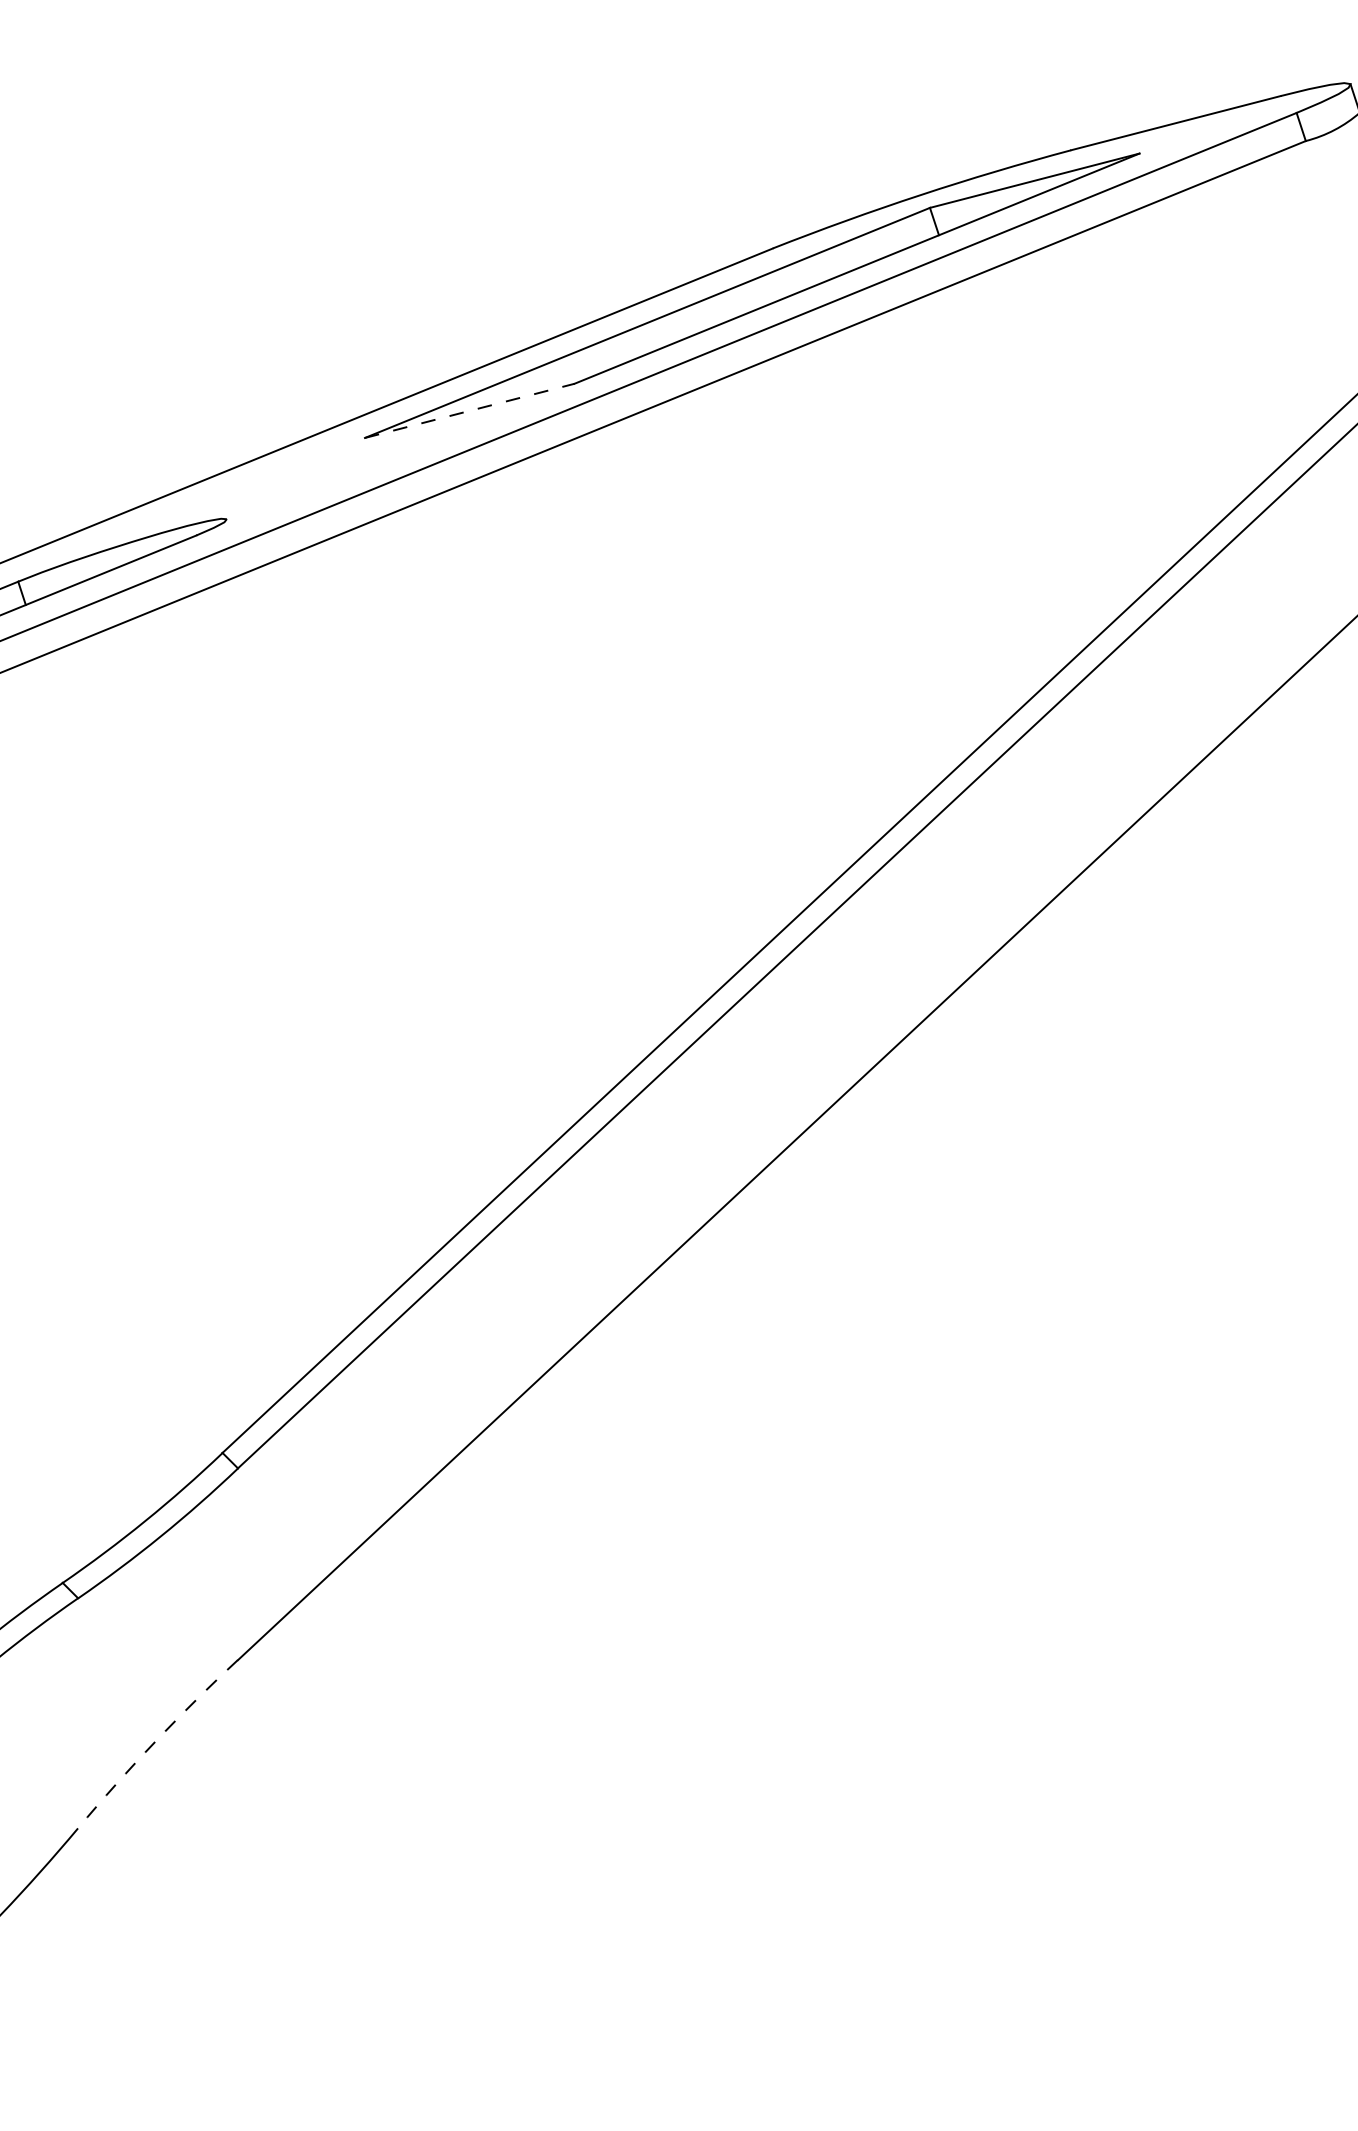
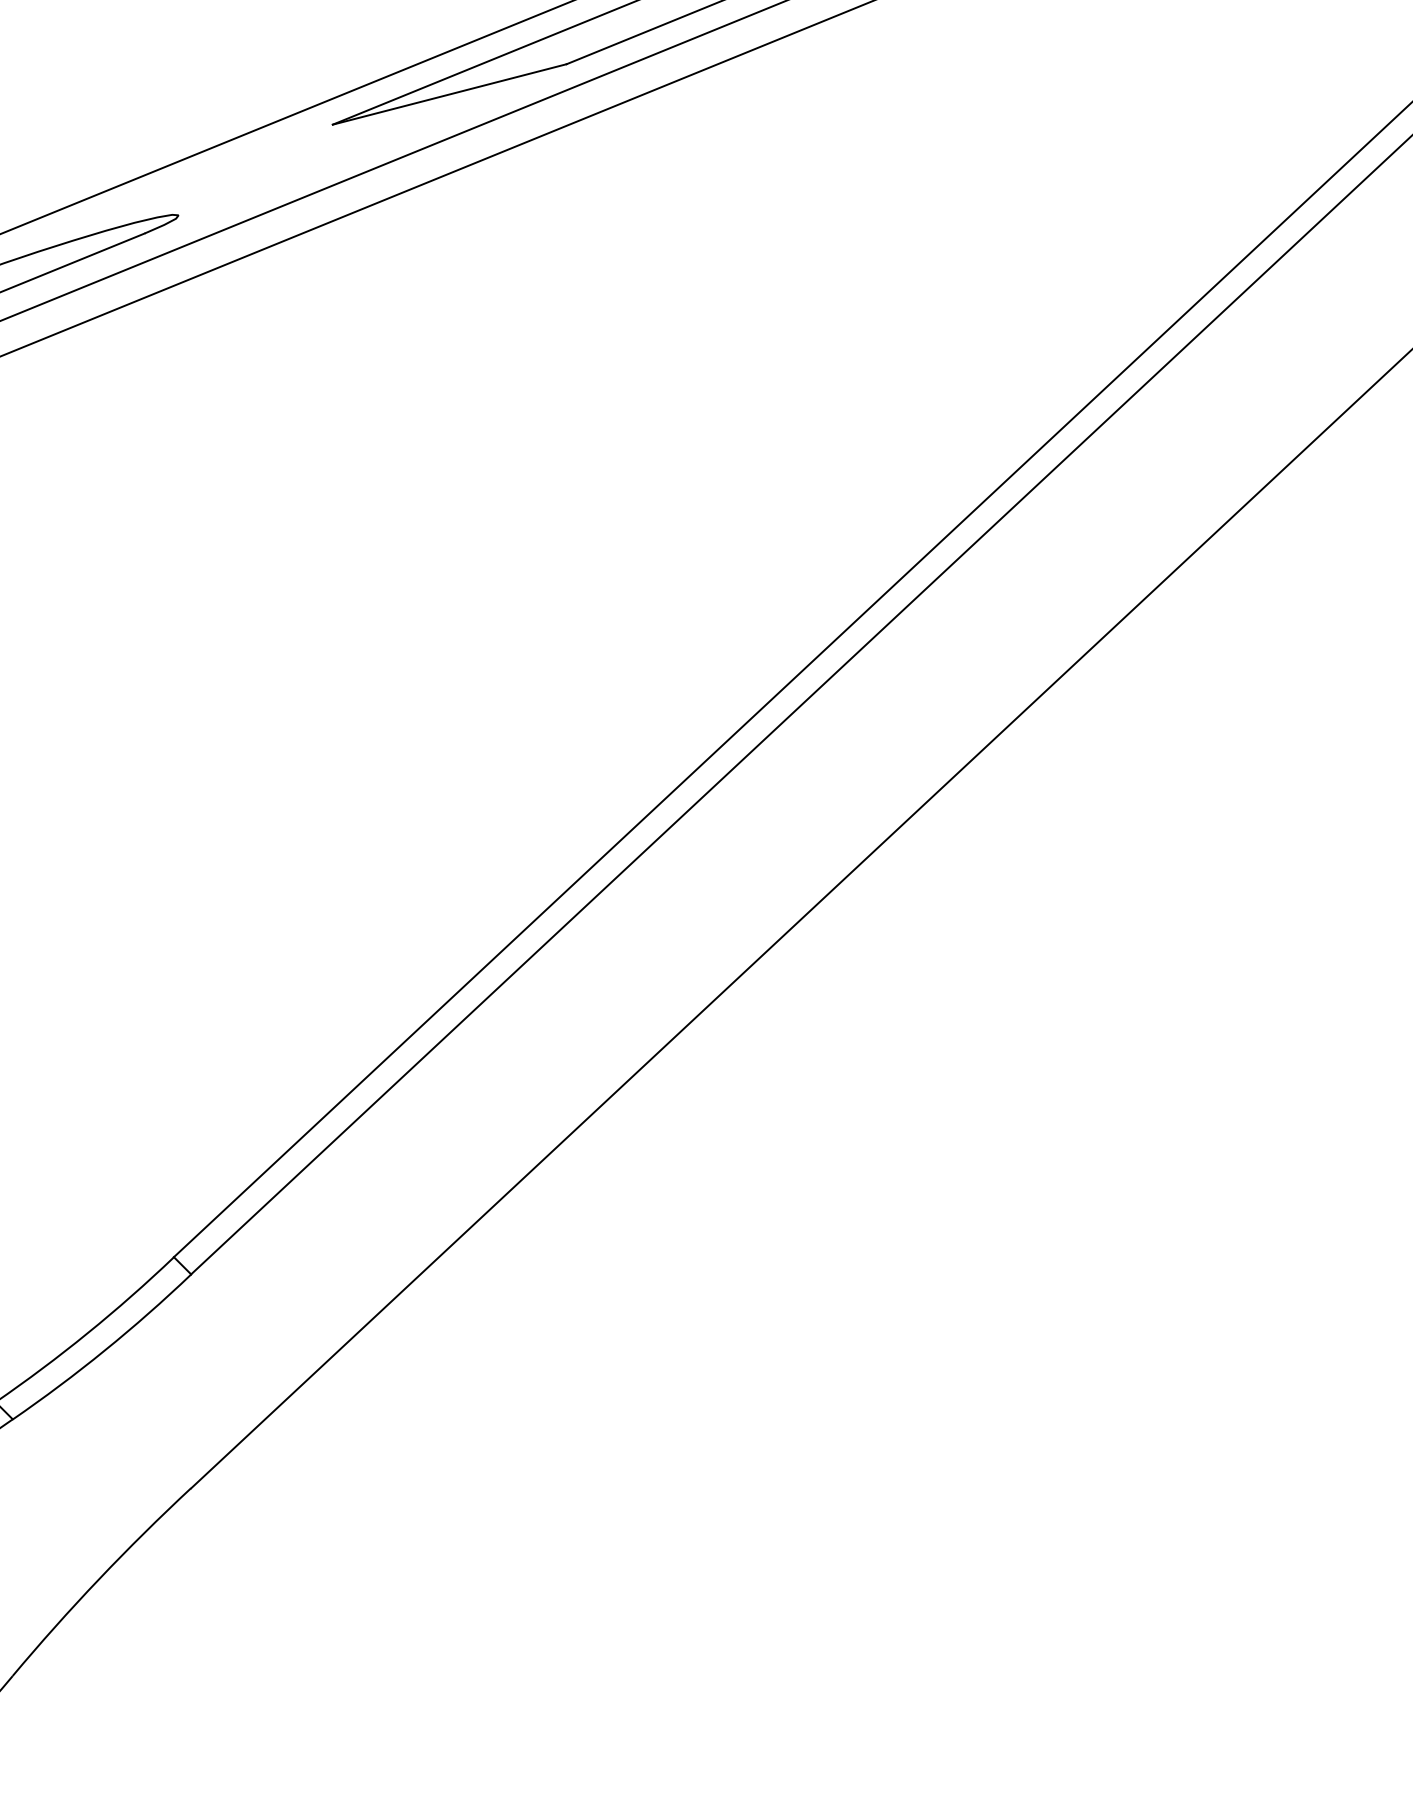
line: (470, 410) -> (450, 94), dashed -> solid
arc: (155, 1741) -> (99, 1579), dashed -> solid

